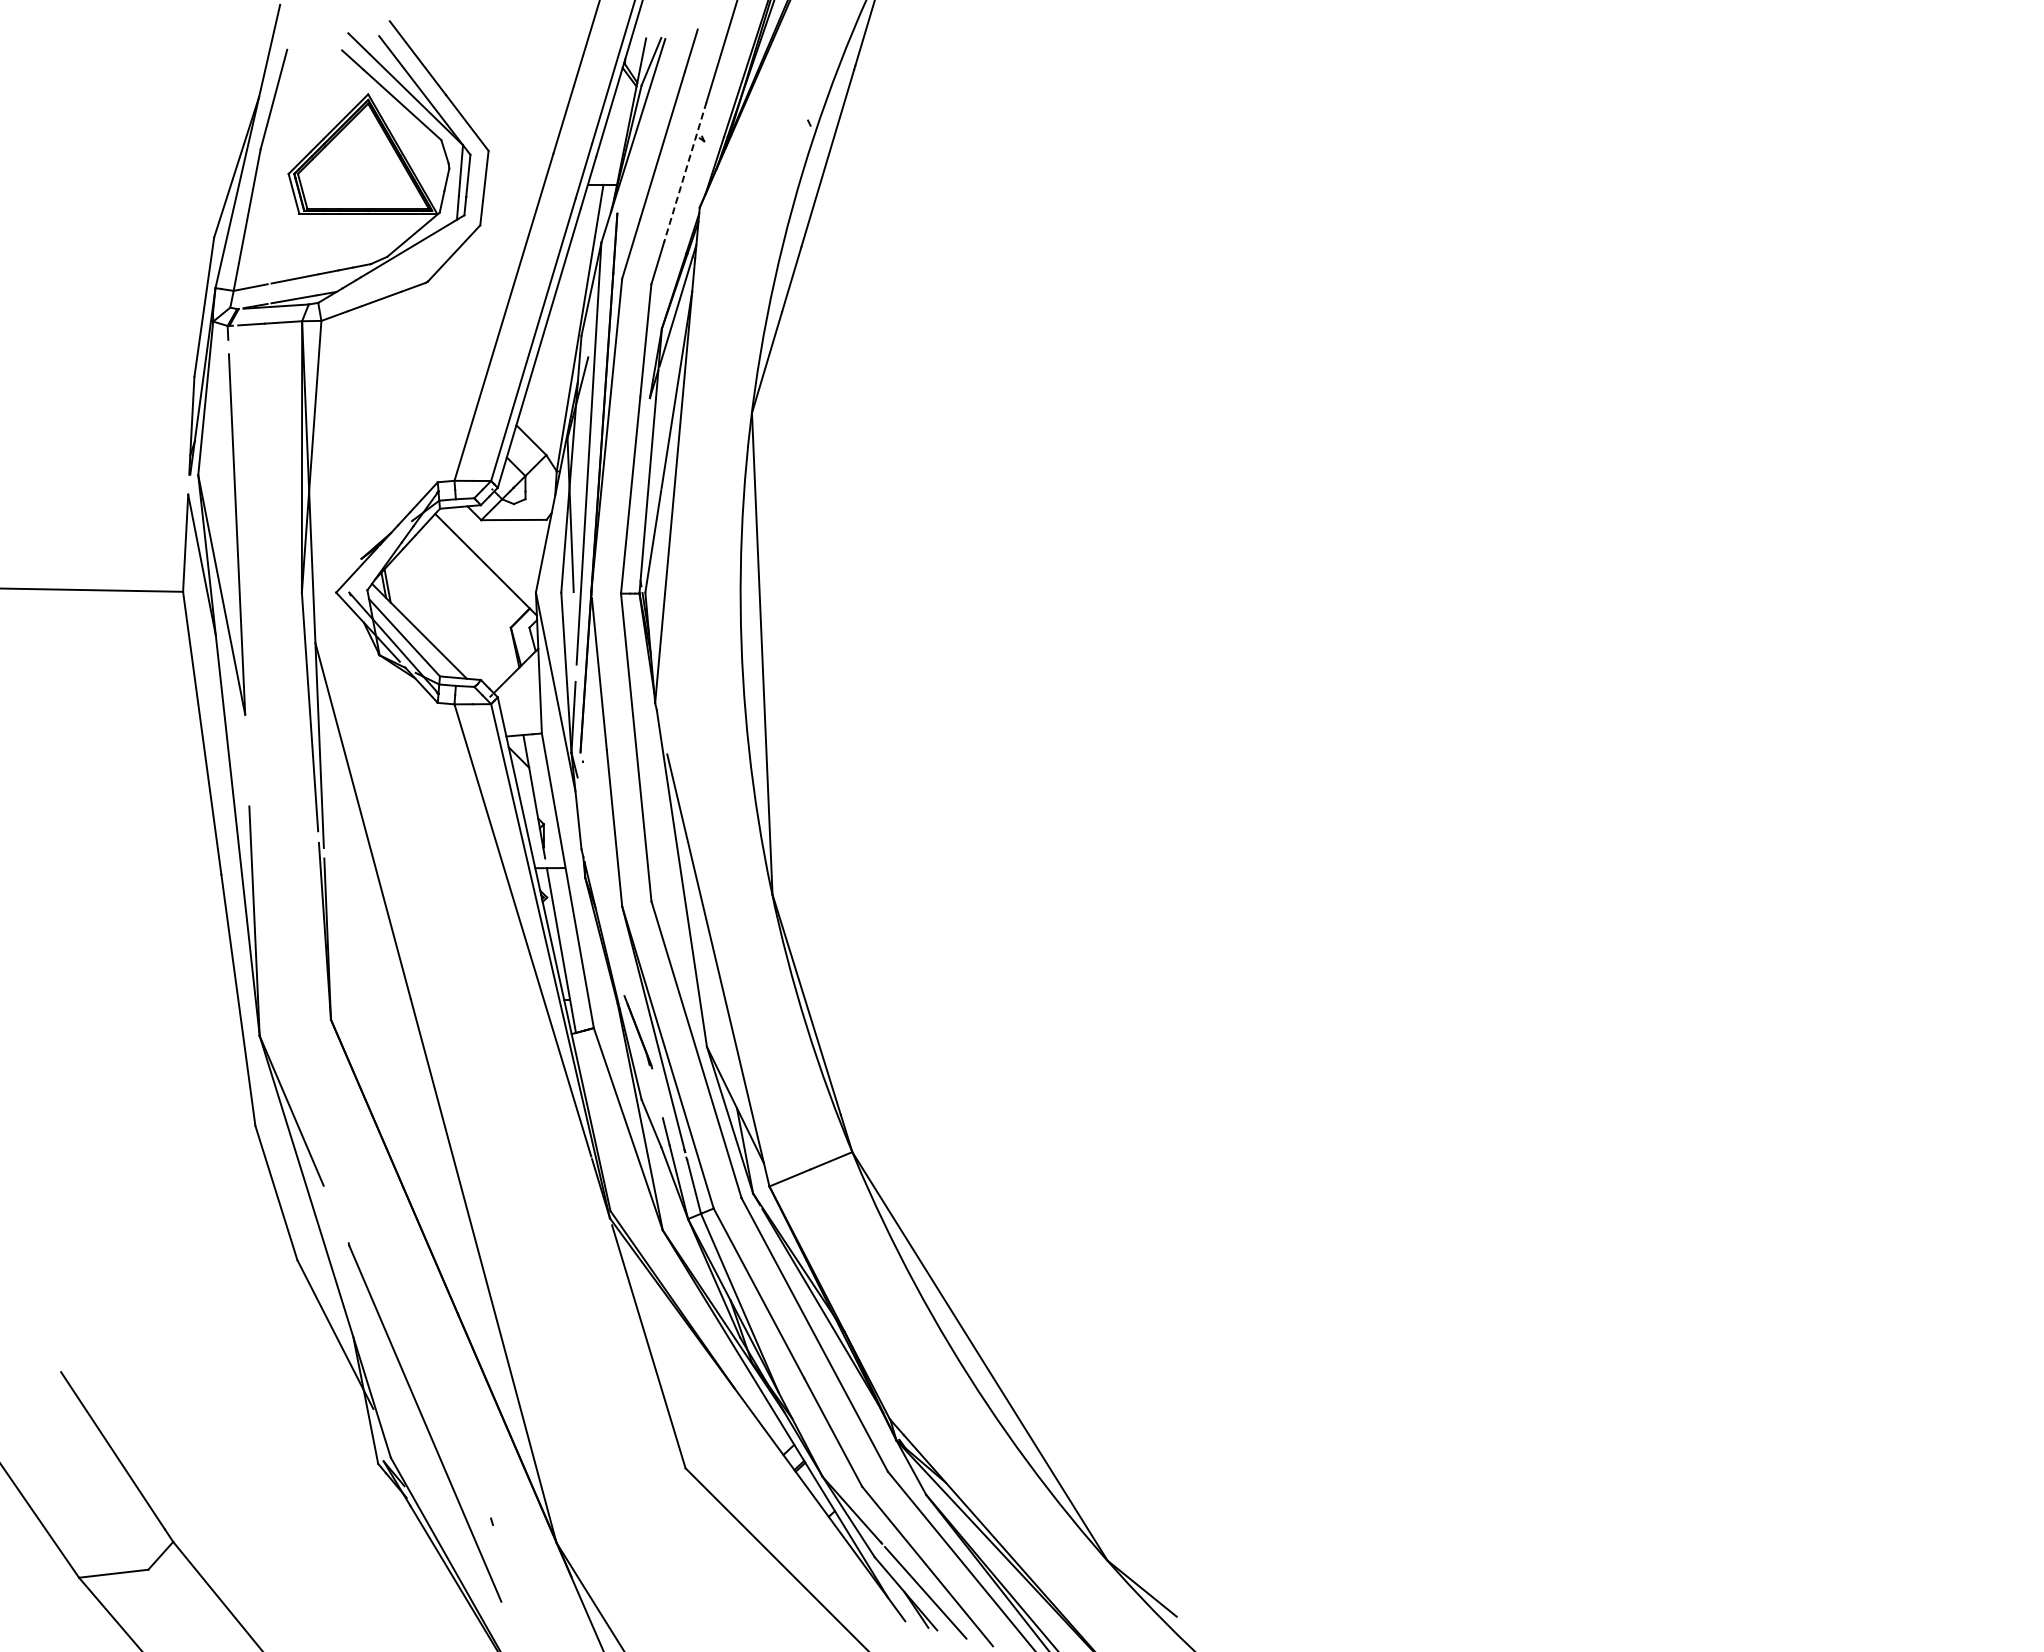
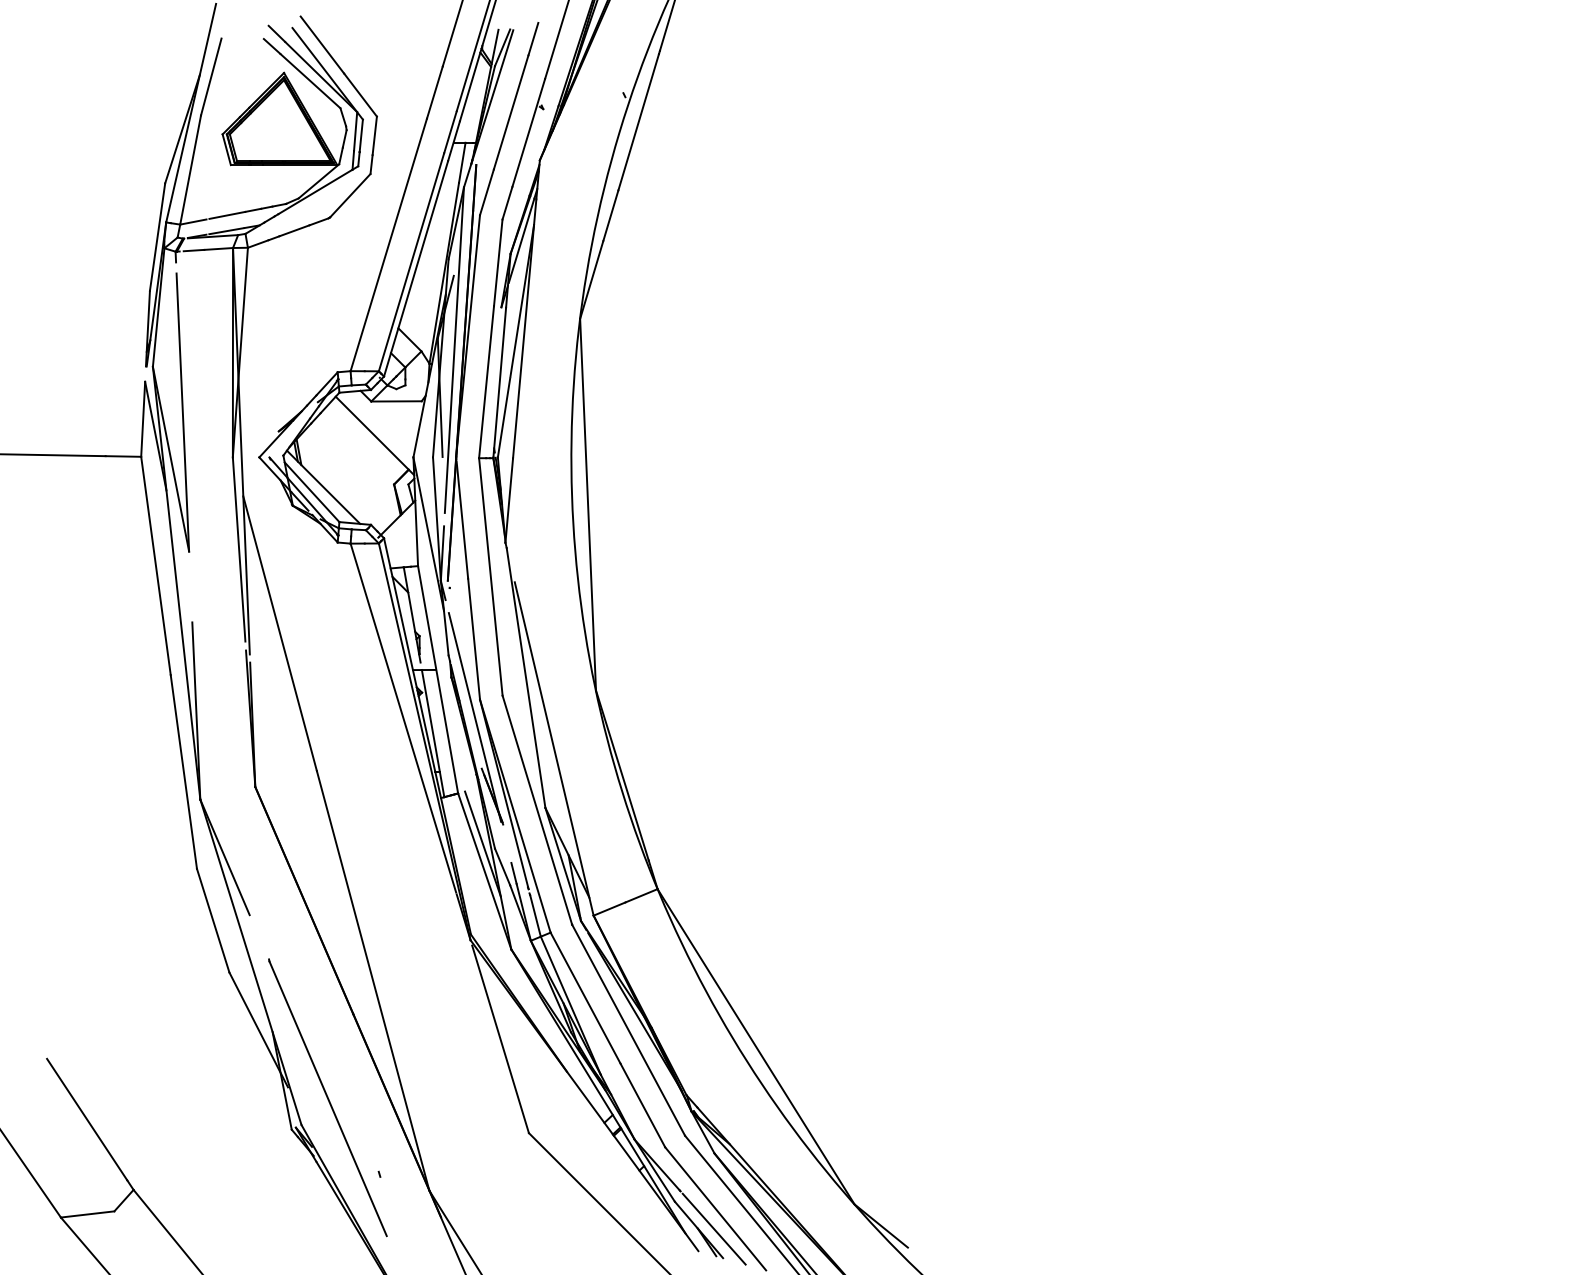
line: (685, 172) -> (528, 133), dashed -> solid
line: (613, 923) -> (473, 712), added
line: (625, 1093) -> (482, 843), added

